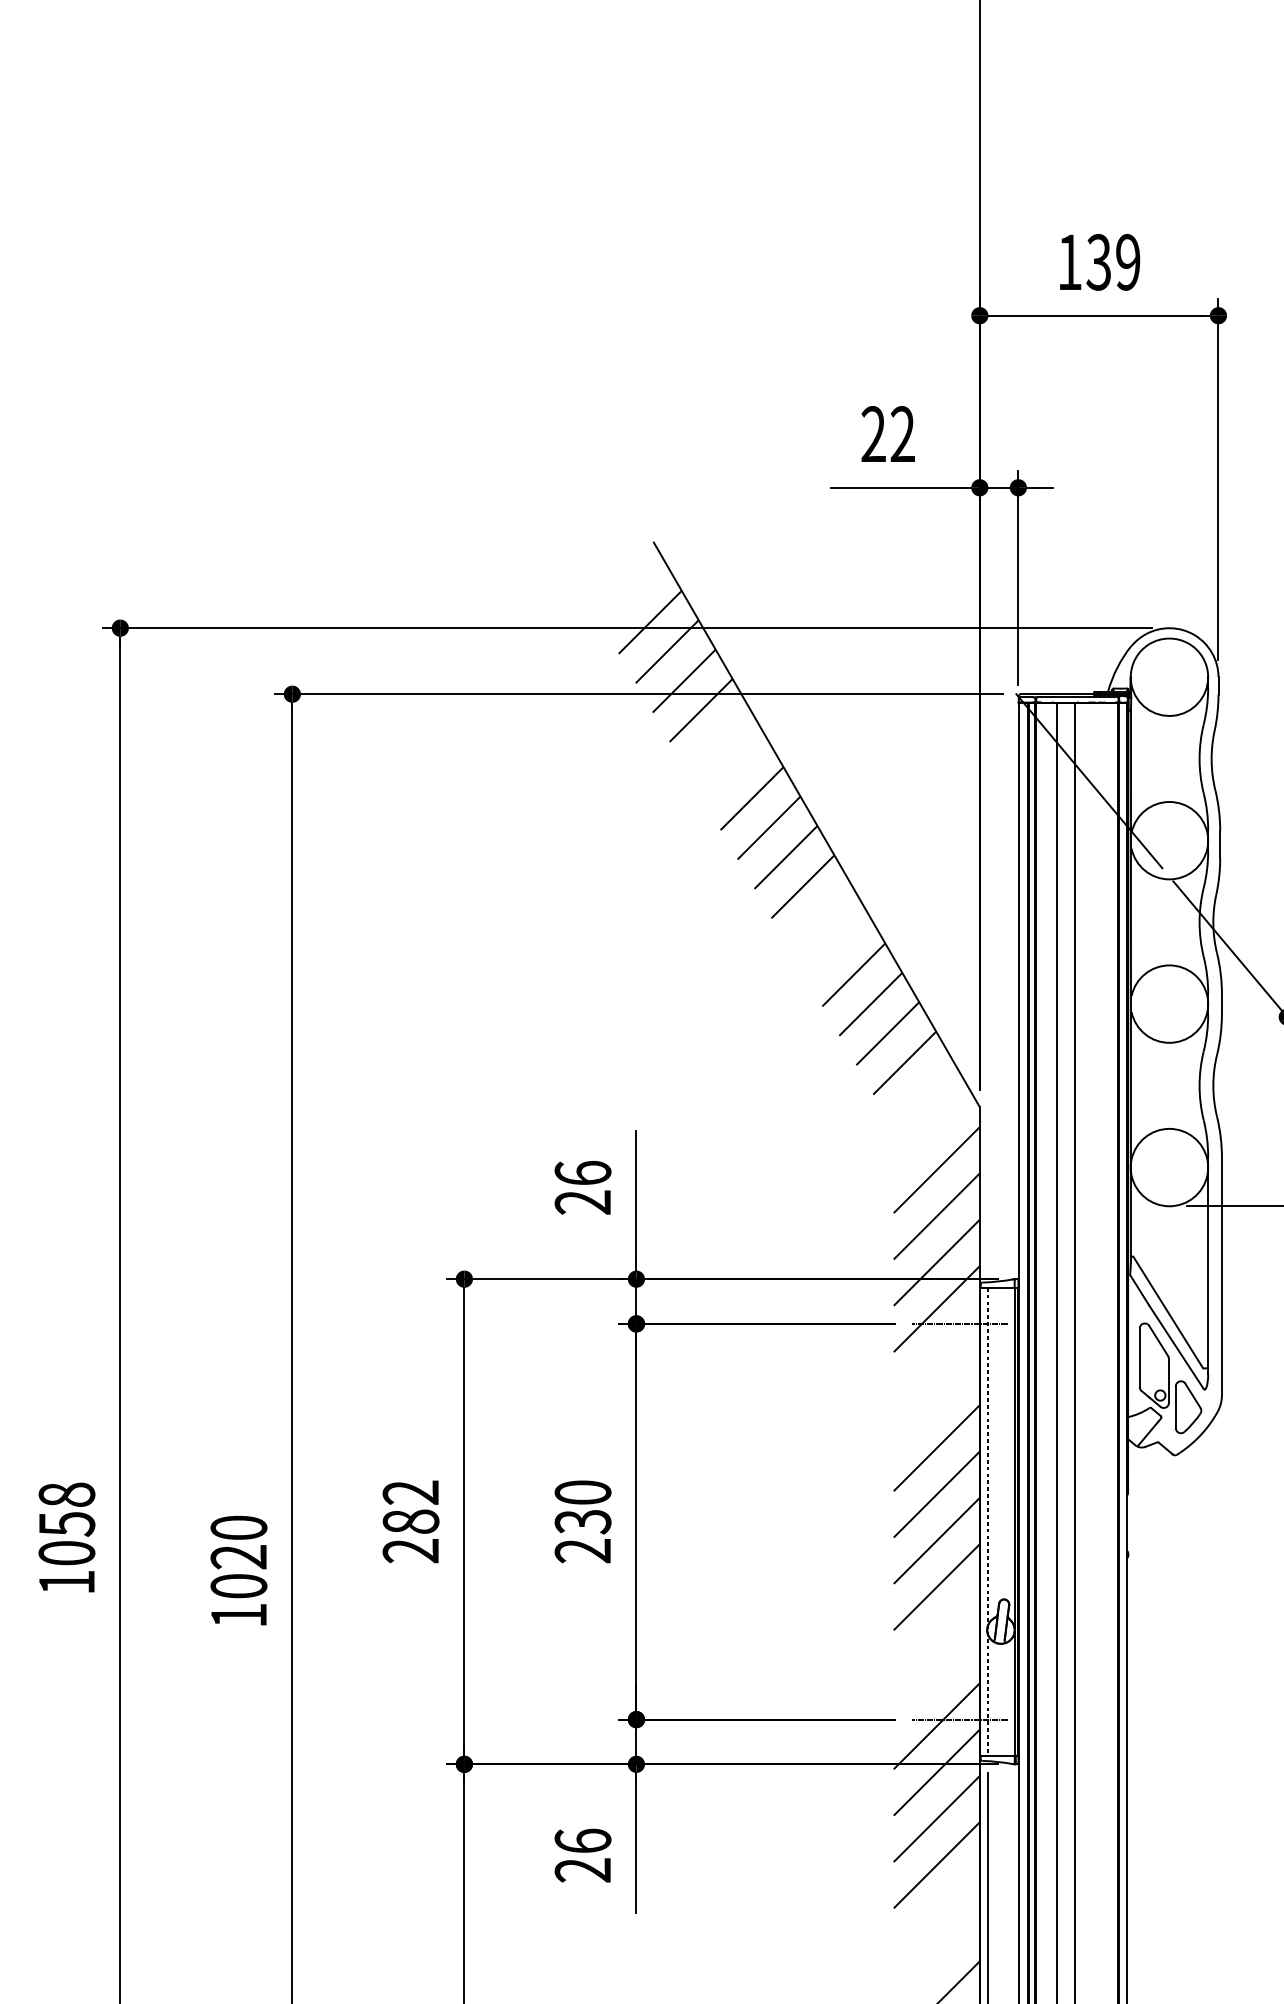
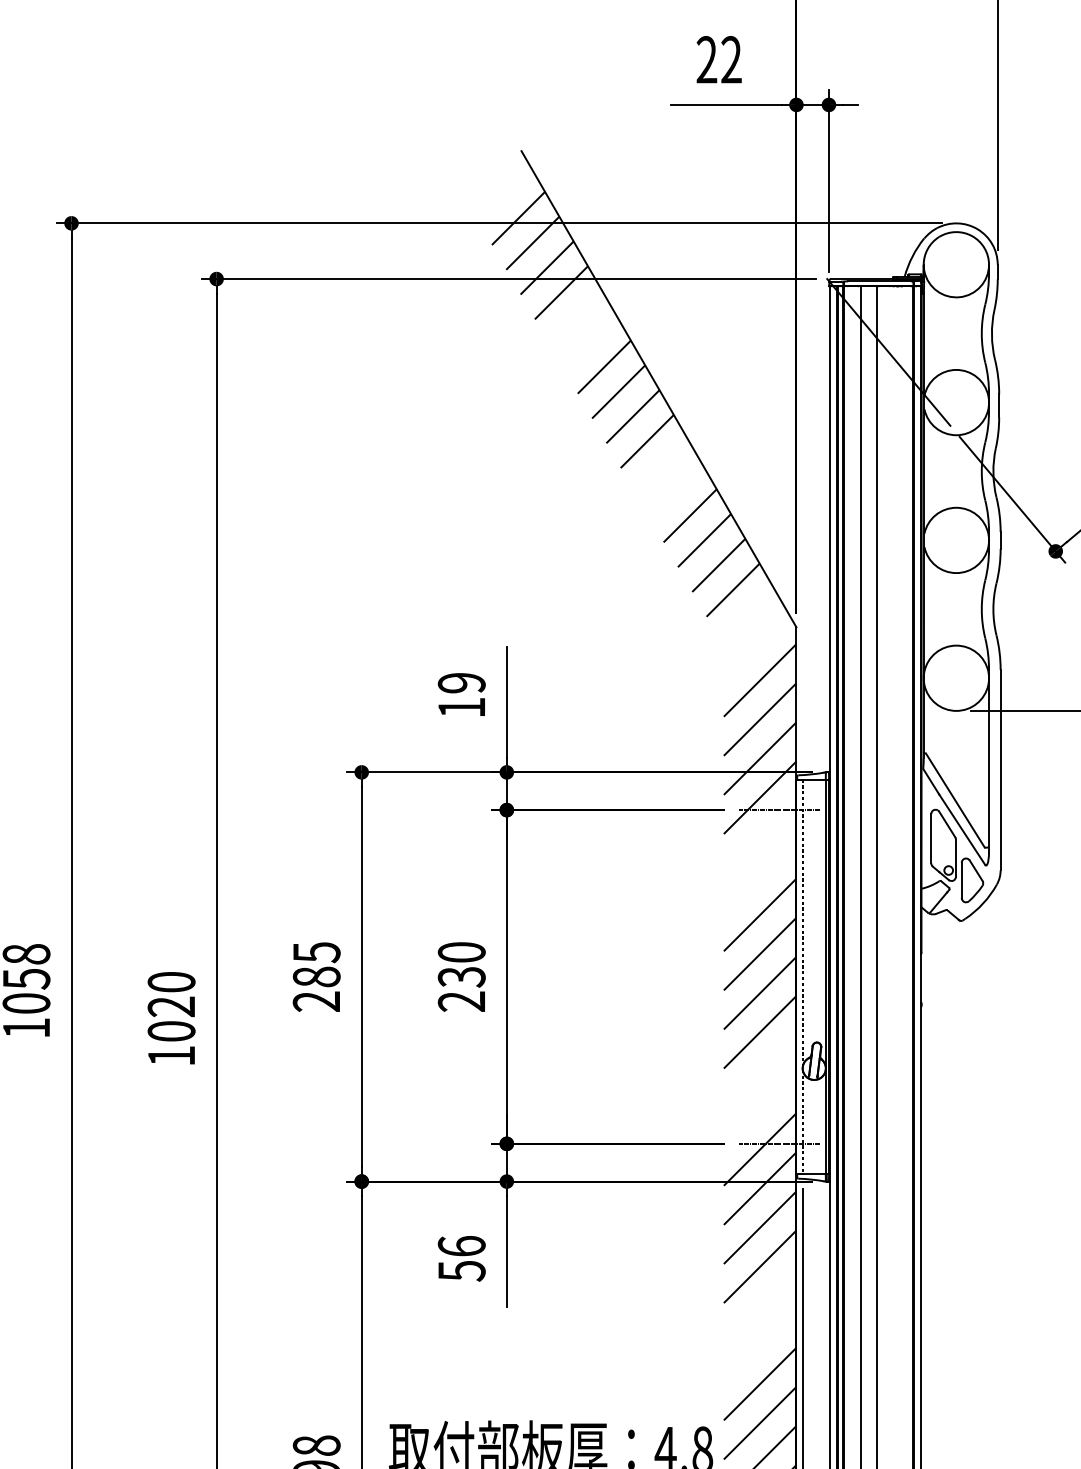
text: (582, 1187) -> (461, 695), 26 -> 19
text: (410, 1492) -> (316, 952), 282 -> 285
text: (582, 1870) -> (461, 1271), 26 -> 56

